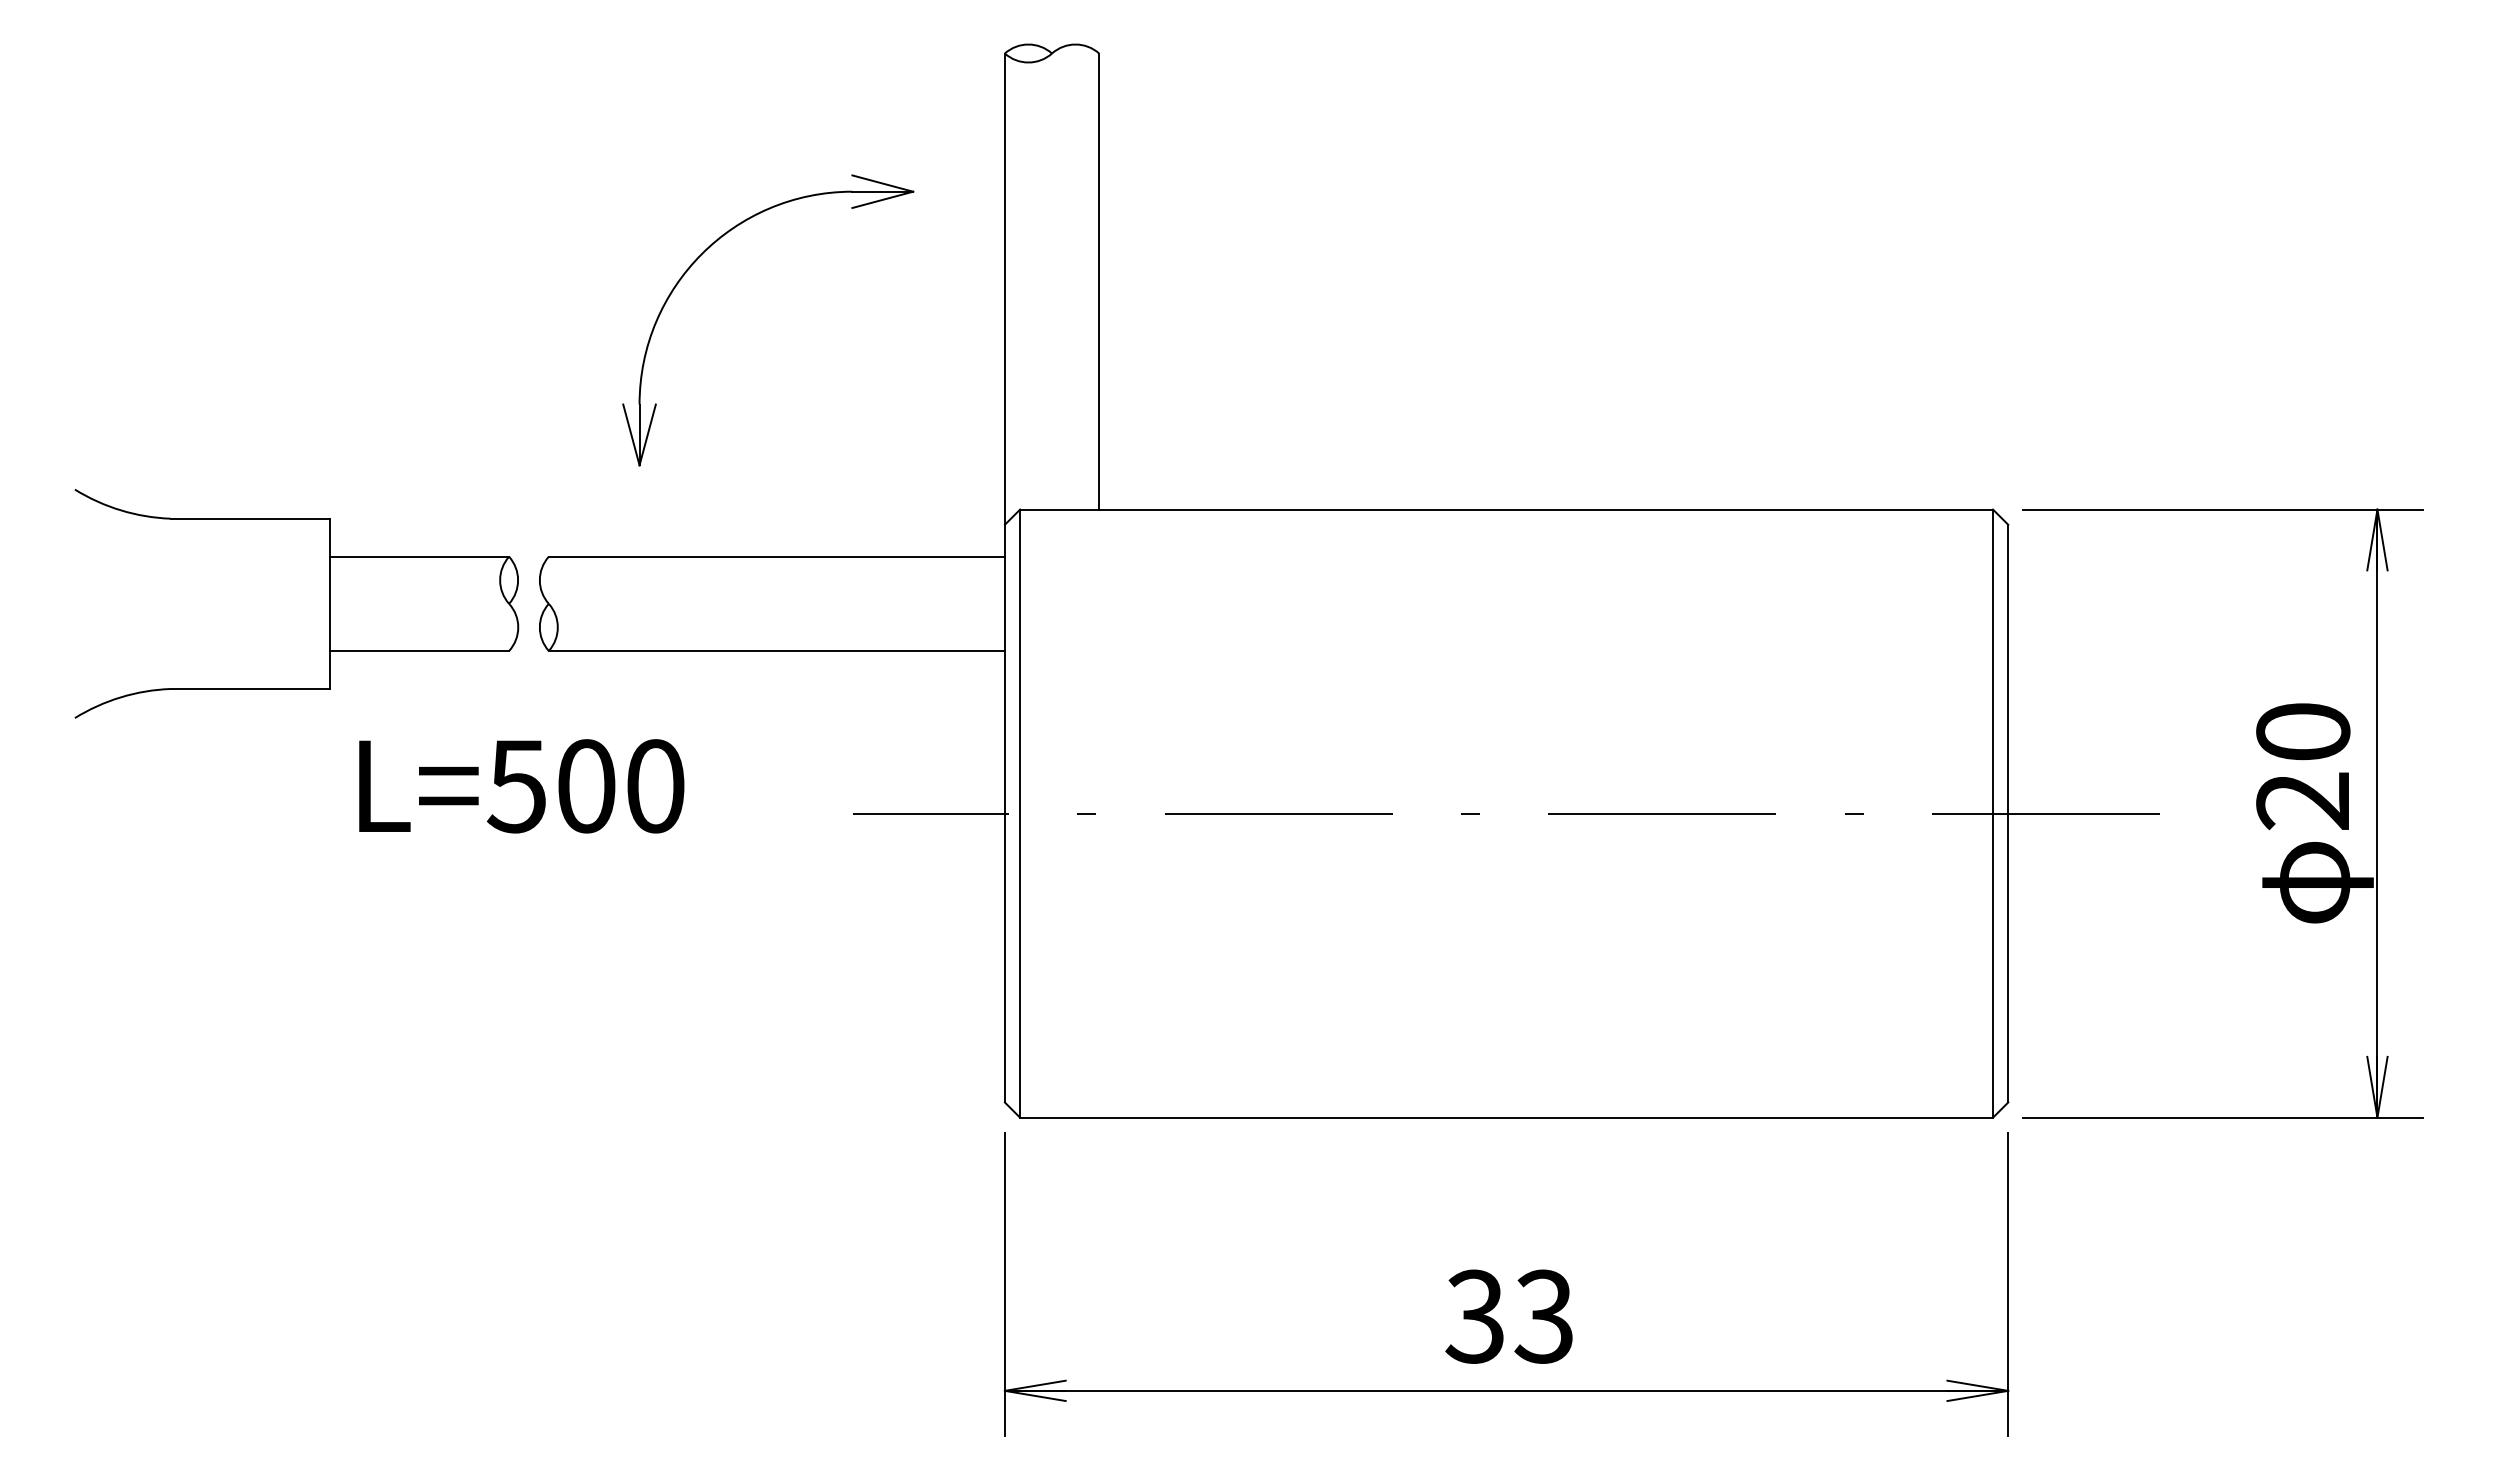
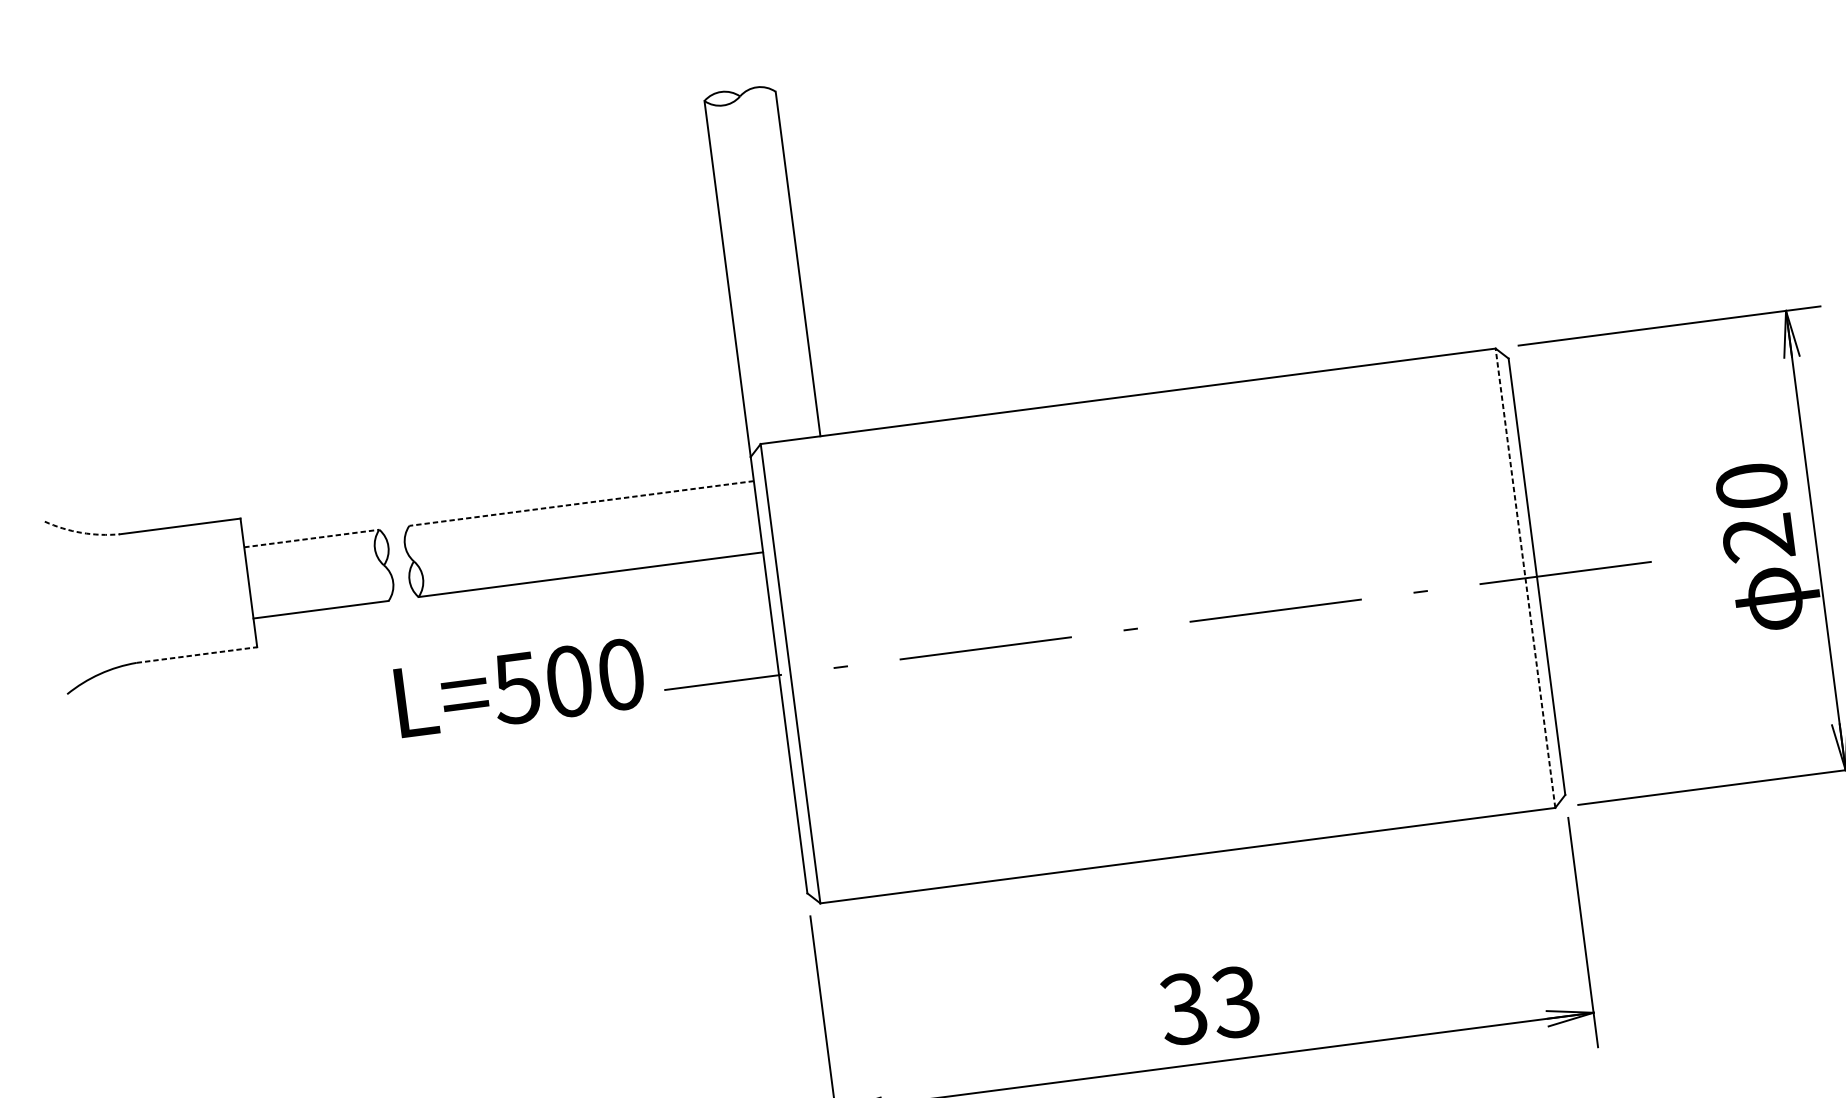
part: (708, 249) -> (499, 278), removed
arc: (120, 510) -> (81, 532), solid -> dashed
line: (420, 556) -> (312, 538), solid -> dashed
line: (776, 556) -> (581, 503), solid -> dashed
line: (250, 688) -> (196, 654), solid -> dashed
text: (521, 786) -> (520, 687), moved
line: (1993, 813) -> (1525, 578), solid -> dashed

